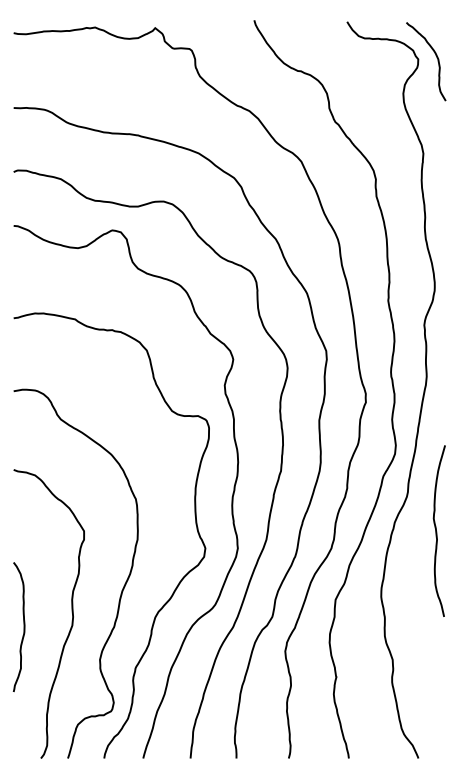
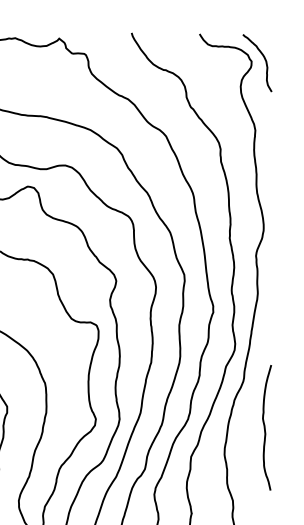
curve: (437, 531) -> (265, 428), moved

